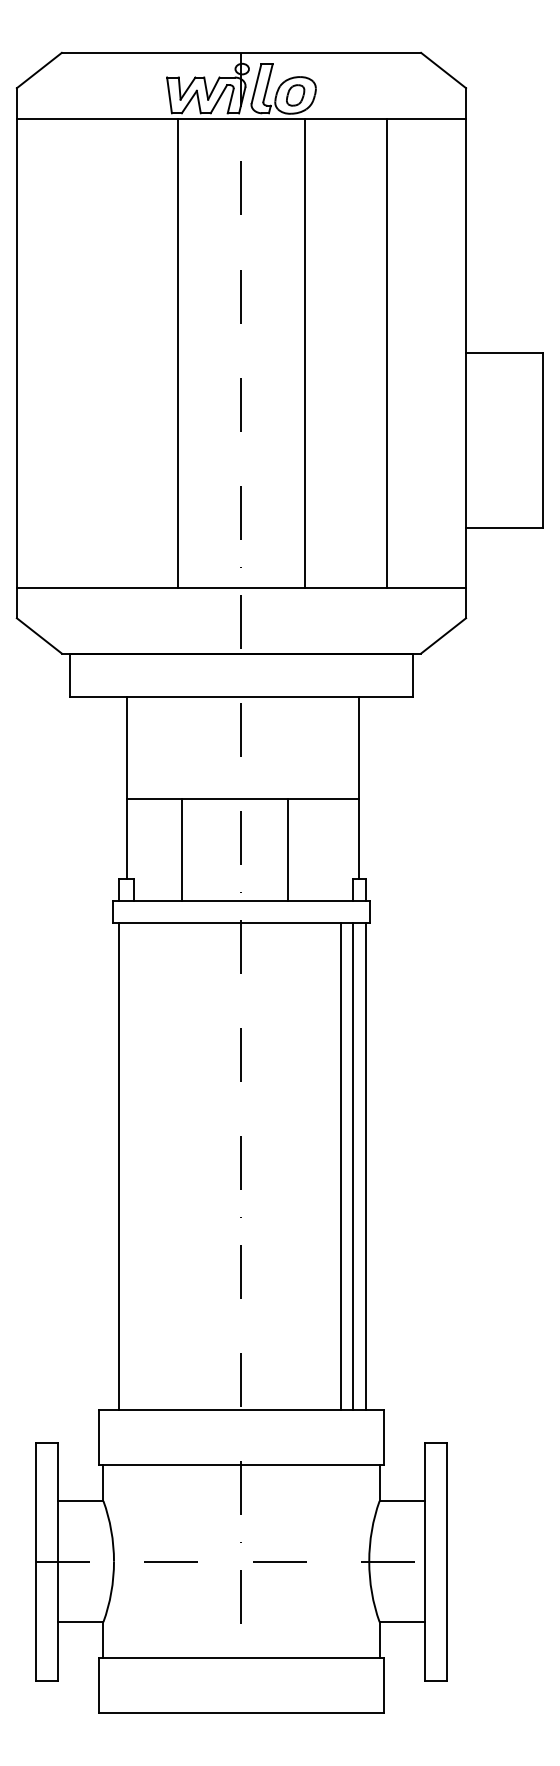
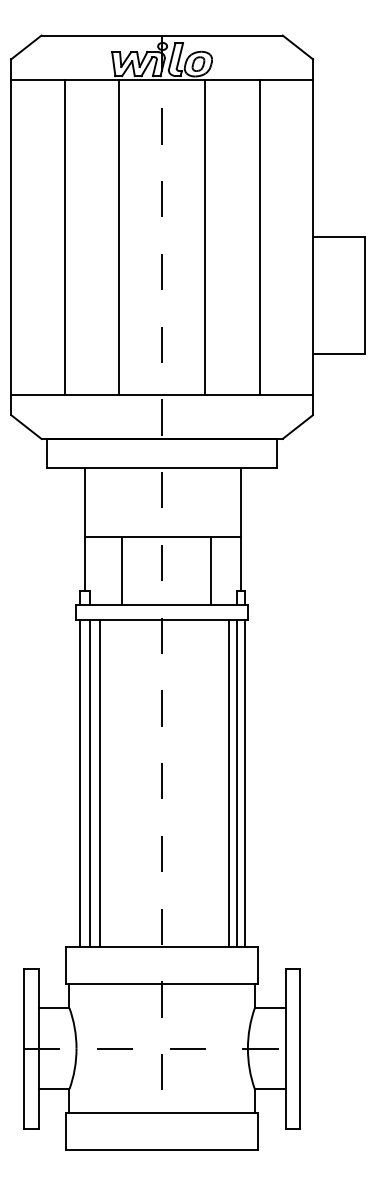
line: (96, 352) -> (64, 236), added
line: (288, 849) -> (211, 570), moved
line: (134, 1165) -> (90, 782), added
line: (149, 1165) -> (100, 782), added

